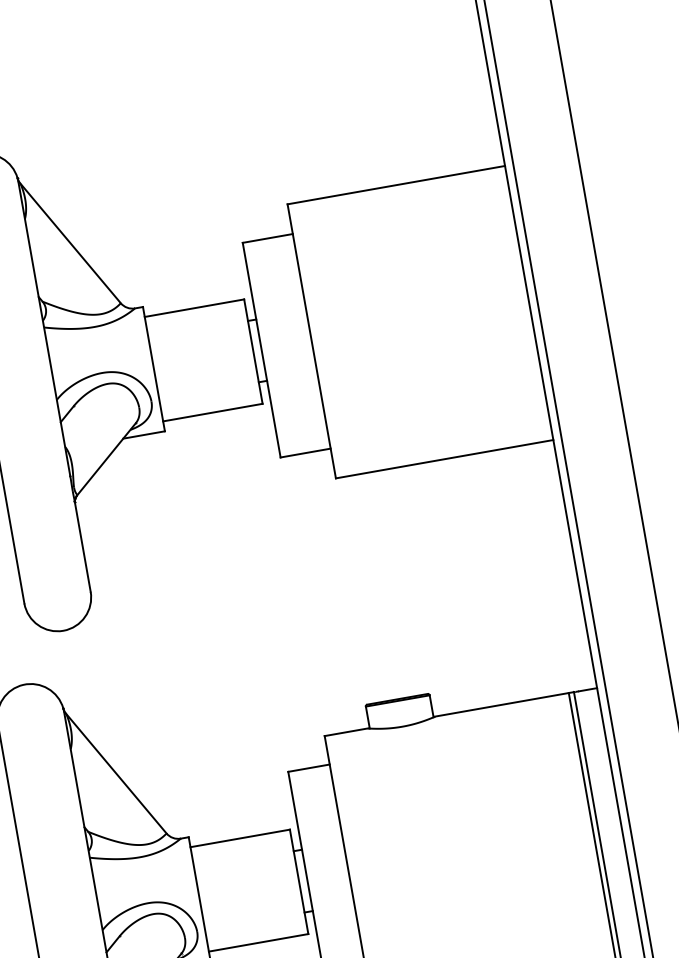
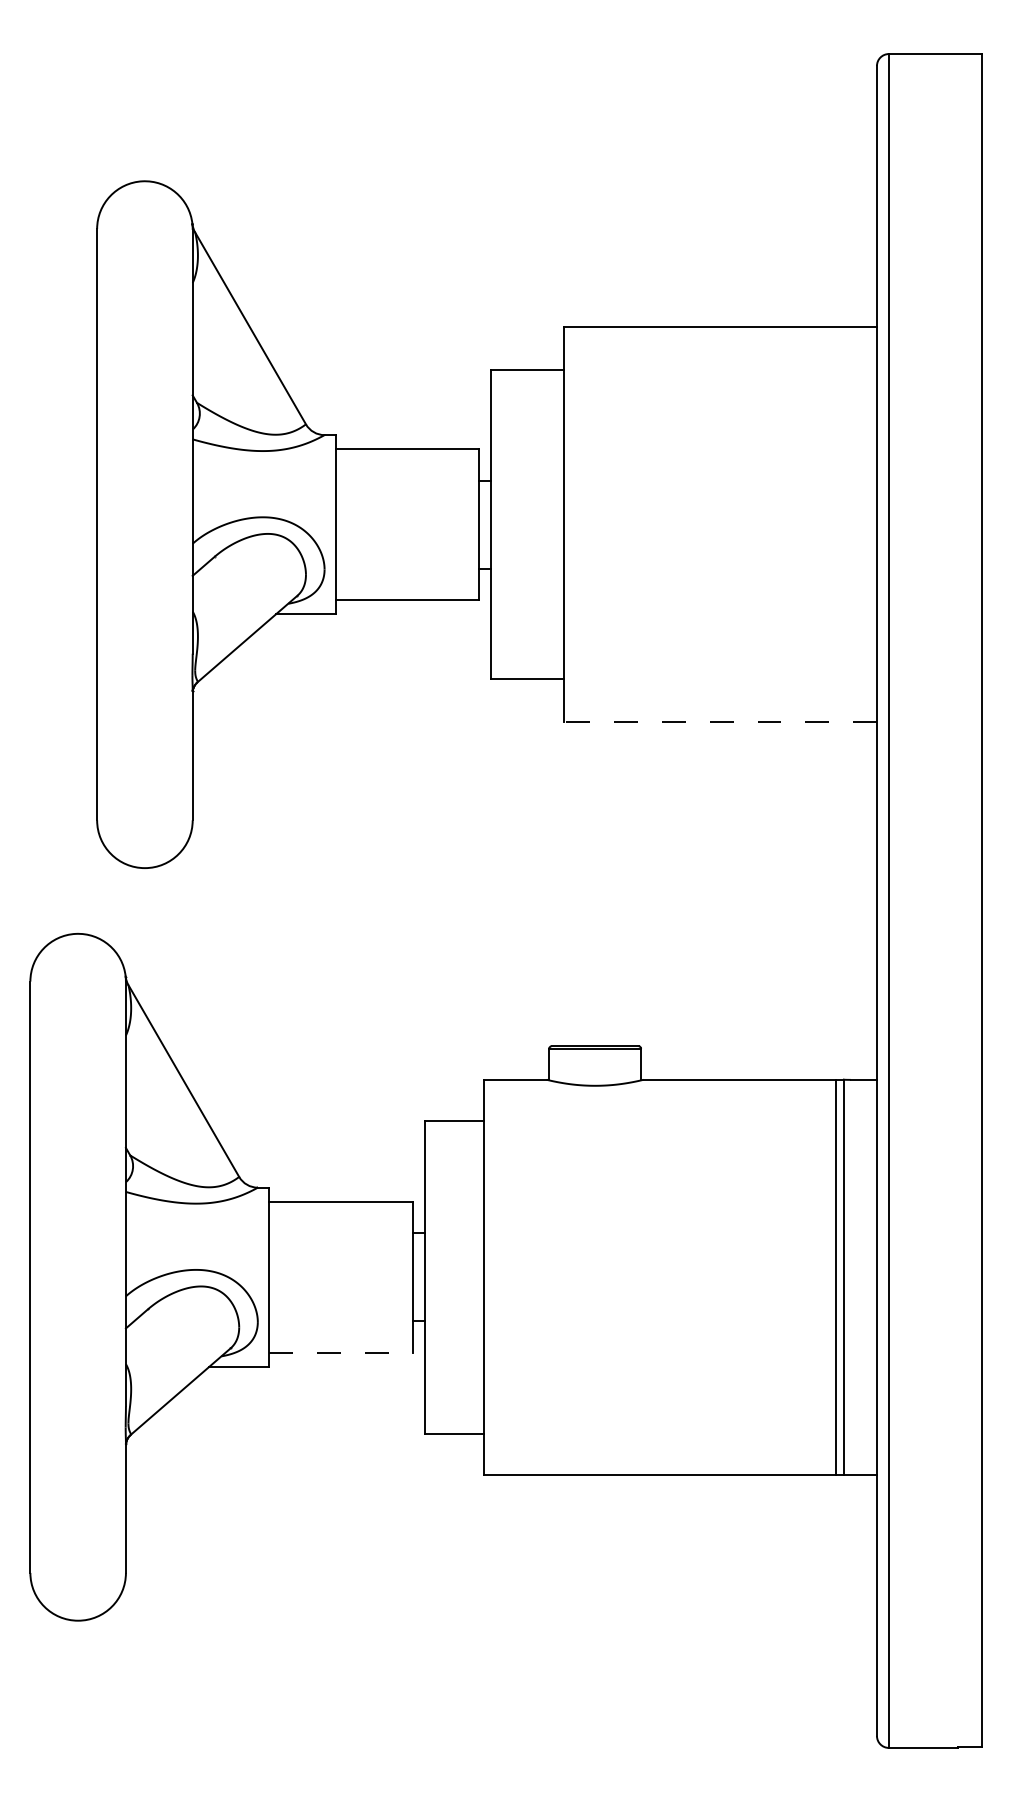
line: (444, 459) -> (720, 722), solid -> dashed
line: (258, 942) -> (340, 1352), solid -> dashed

